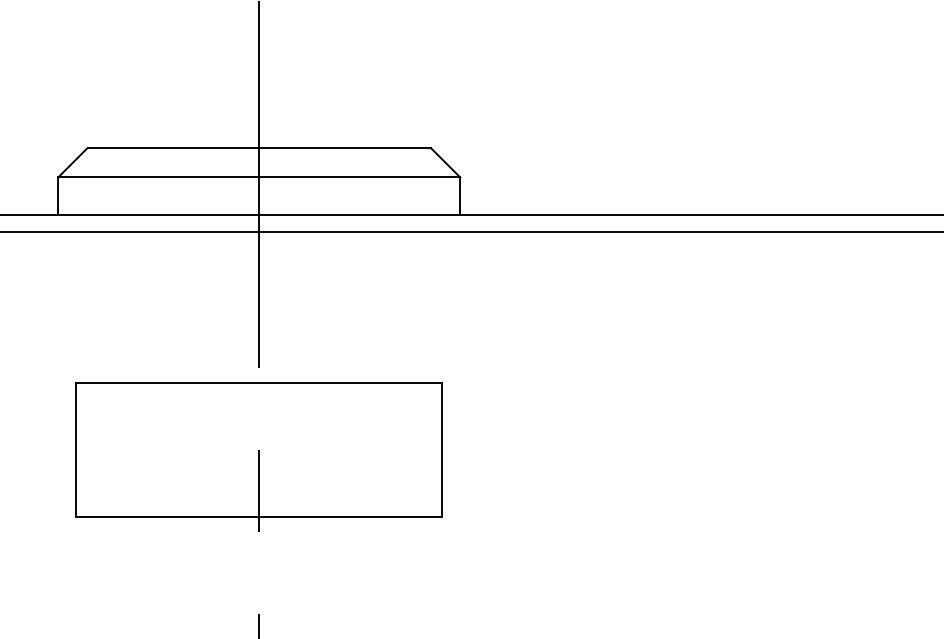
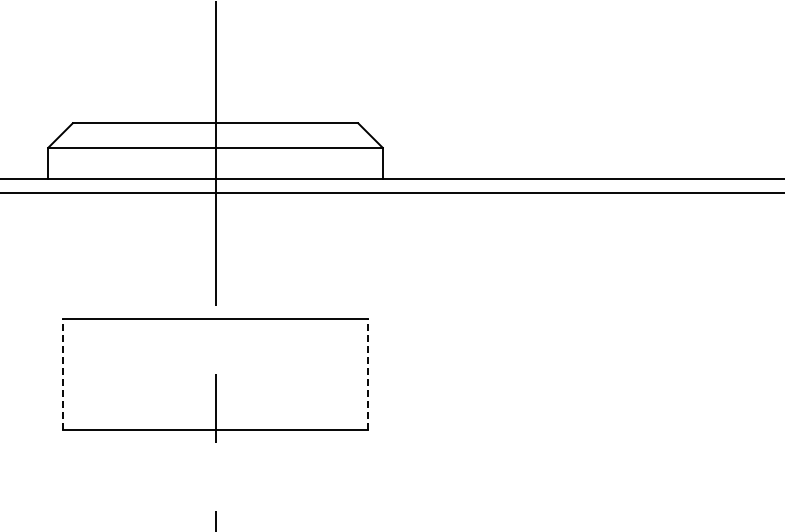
line: (76, 449) -> (63, 374), solid -> dashed
line: (441, 449) -> (367, 374), solid -> dashed

